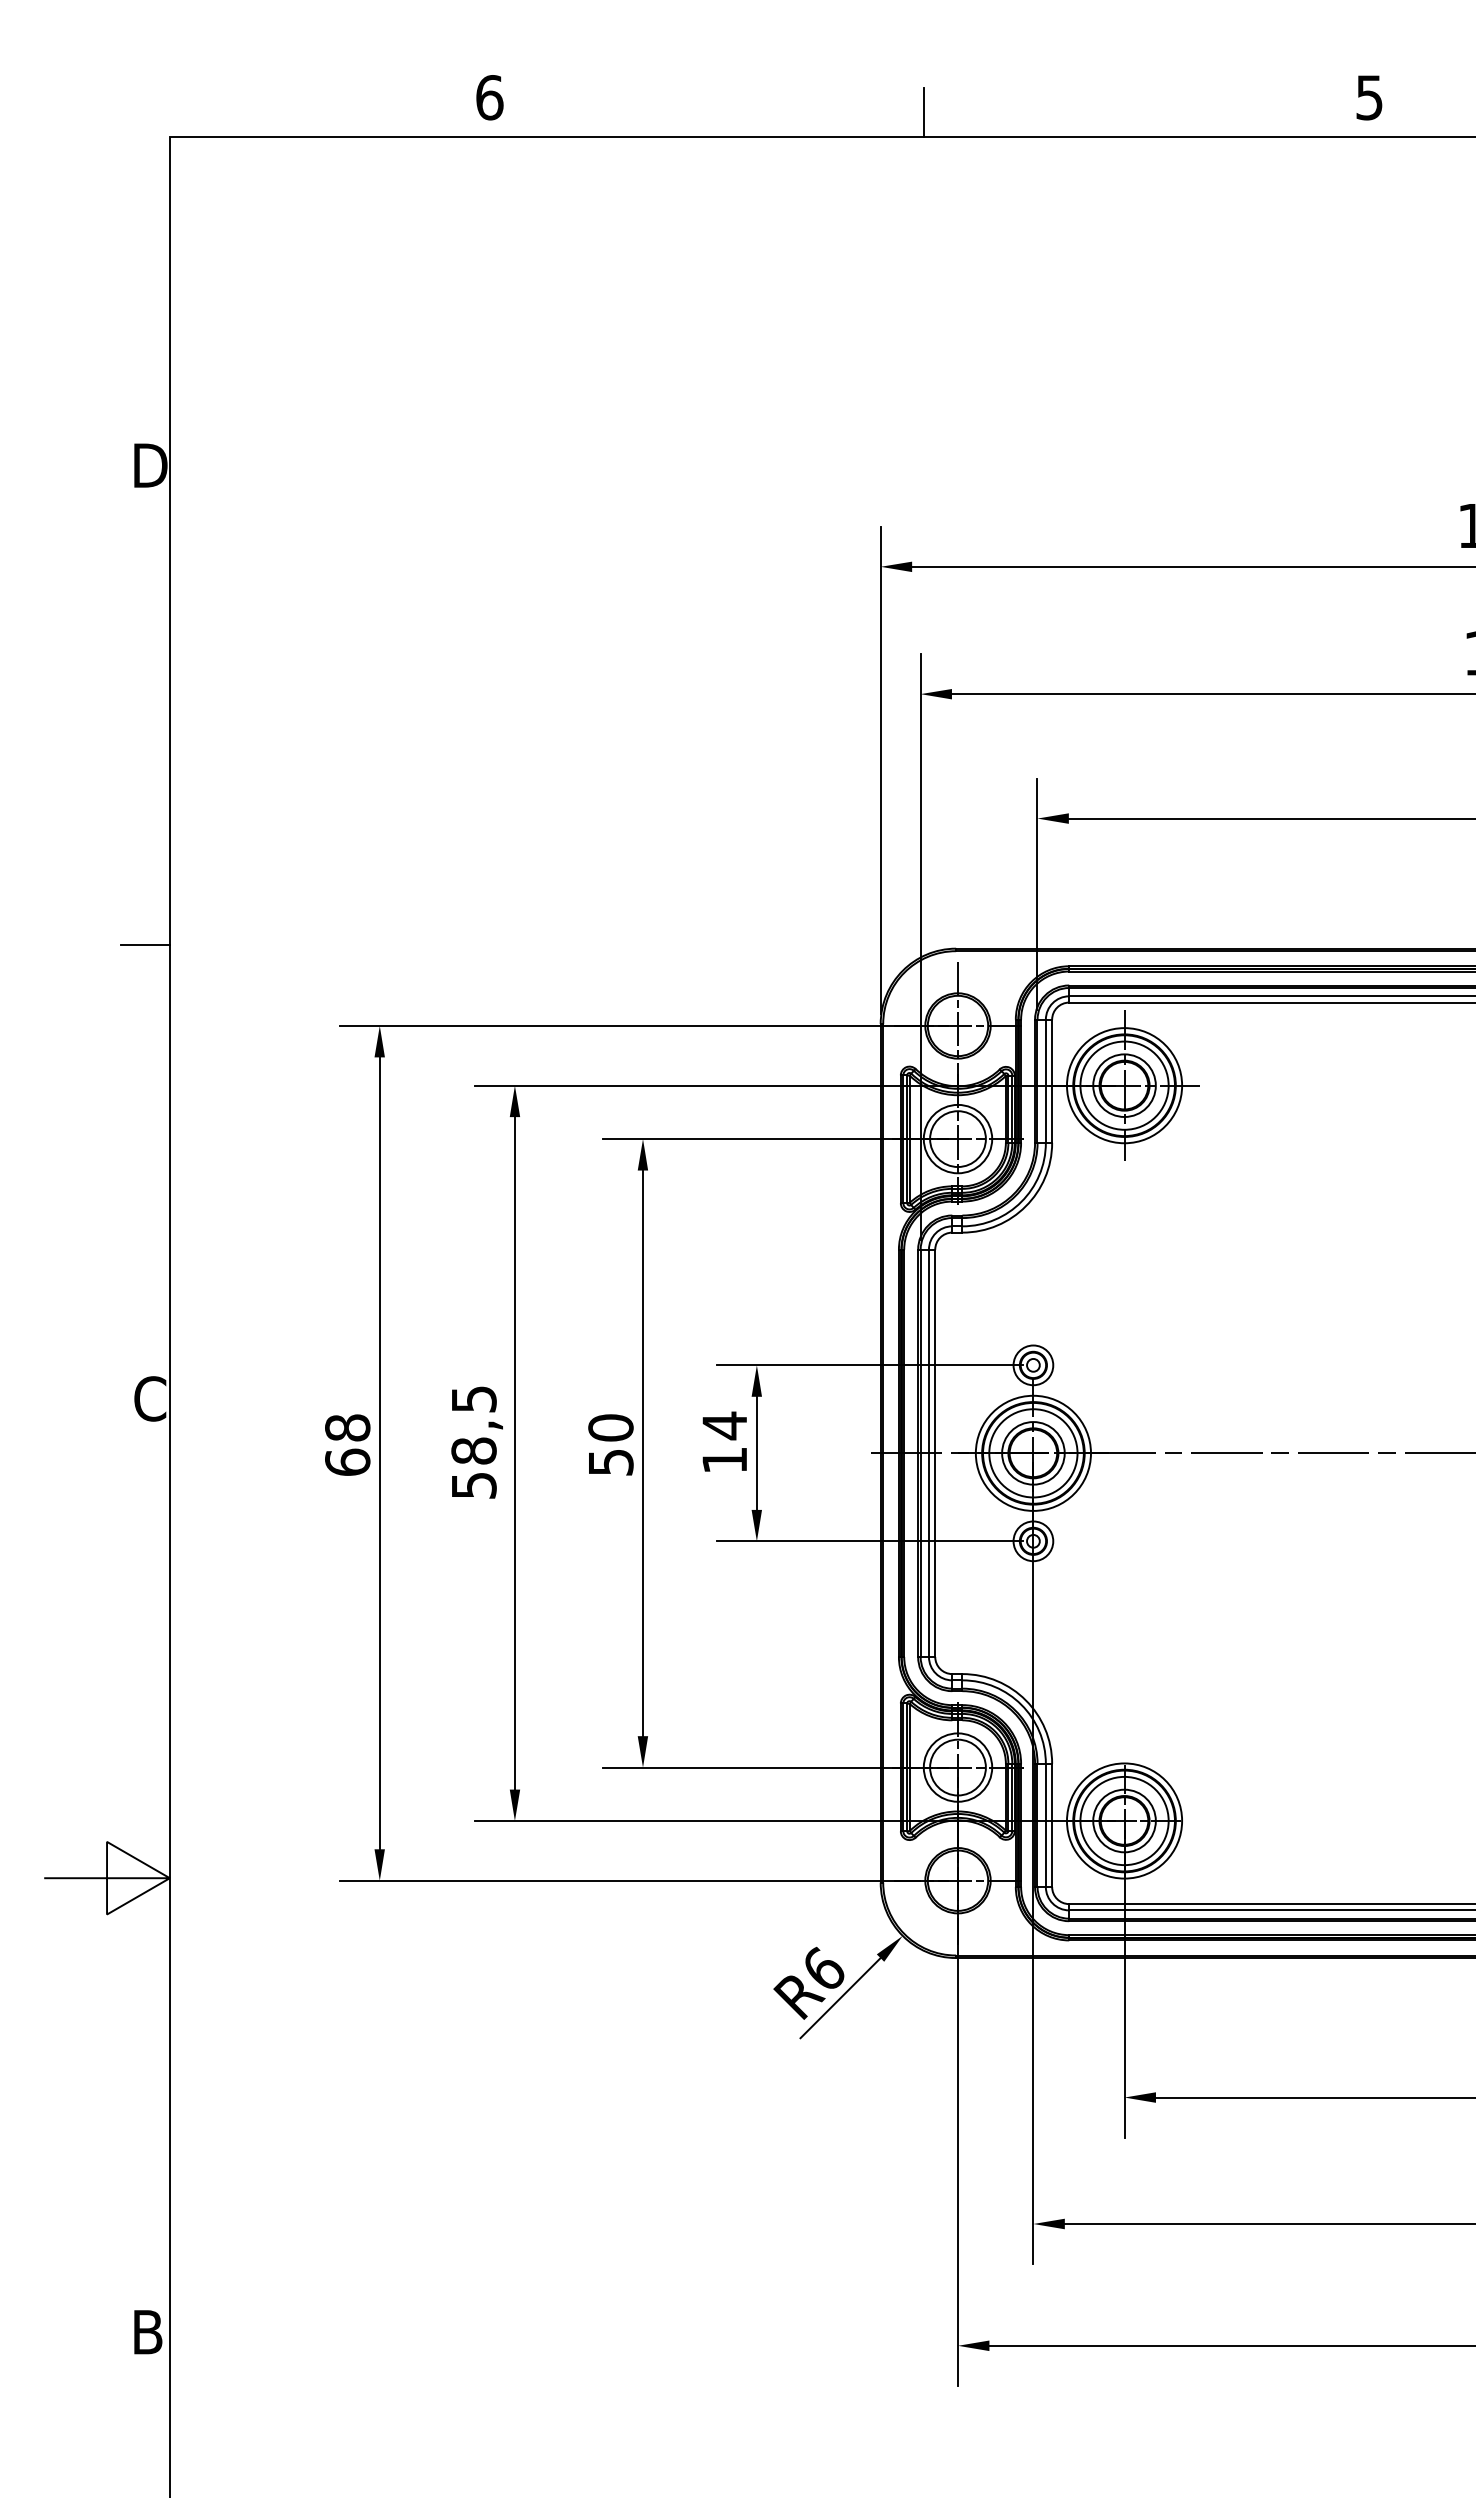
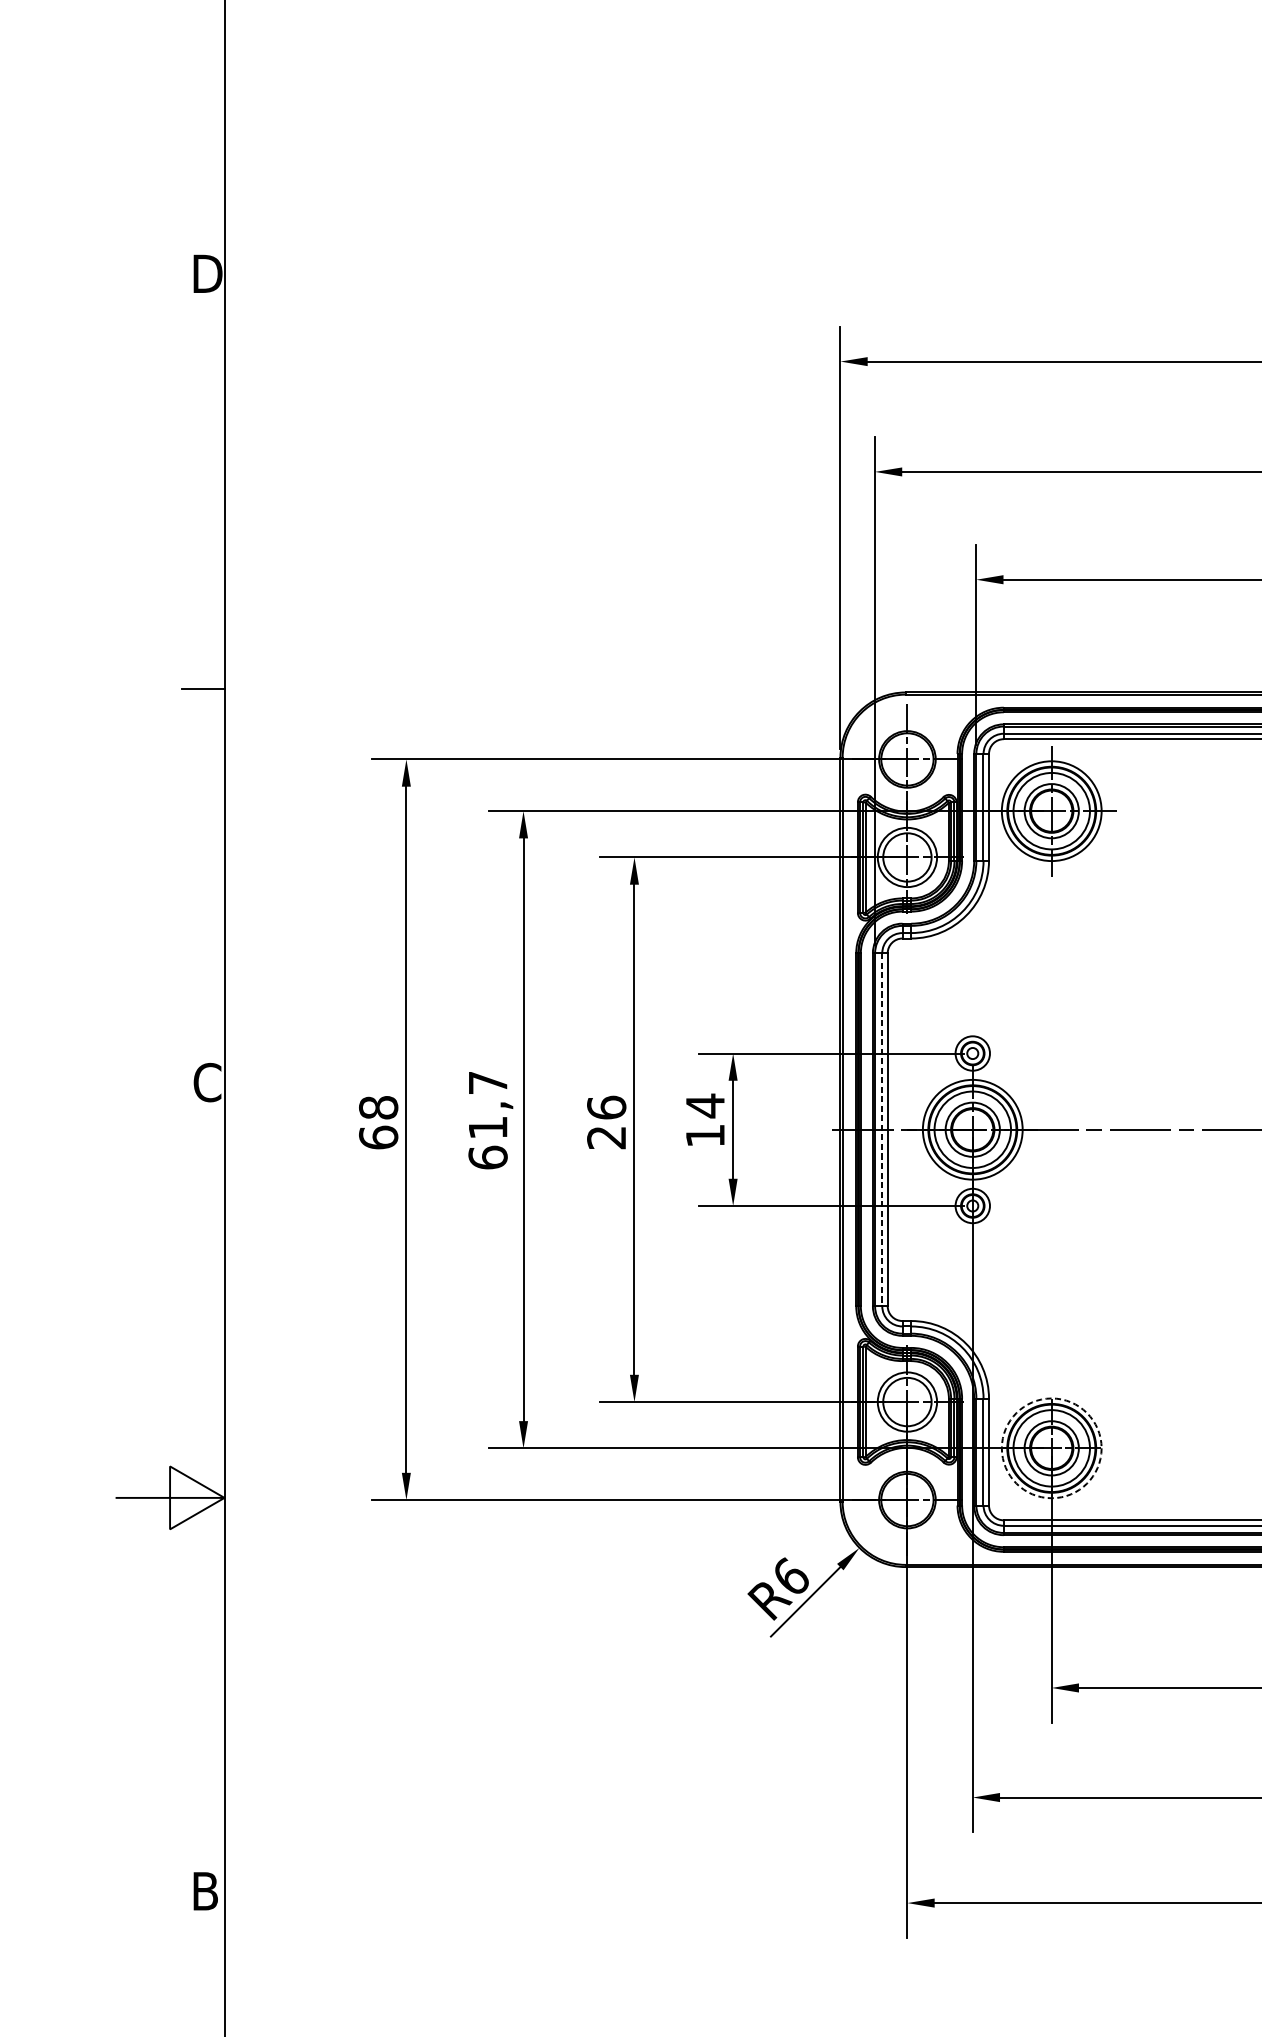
text: (473, 1442) -> (487, 1120), 58,5 -> 61,7
text: (610, 1444) -> (606, 1122), 50 -> 26
line: (928, 1453) -> (881, 1129), solid -> dashed
circle: (1124, 1820) -> (1051, 1447), solid -> dashed

